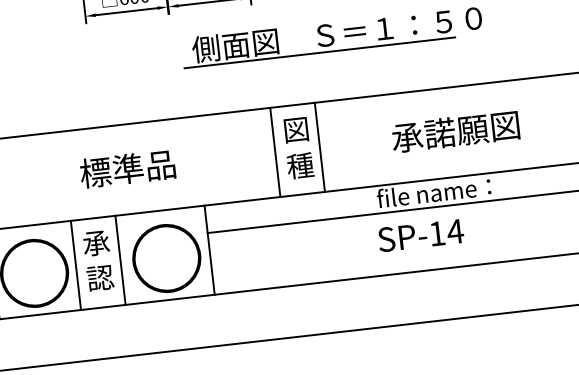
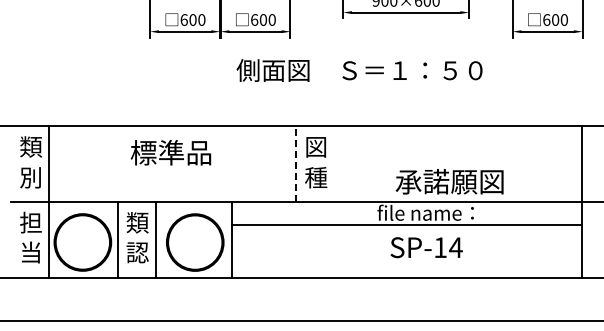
line: (320, 52) -> (343, 84), removed
text: (455, 131) -> (449, 181), moved
line: (320, 146) -> (334, 163), removed
line: (275, 151) -> (296, 163), solid -> dashed
text: (127, 168) -> (170, 152), moved
text: (420, 235) -> (426, 247), moved
text: (96, 242) -> (137, 222), 承 -> 類

